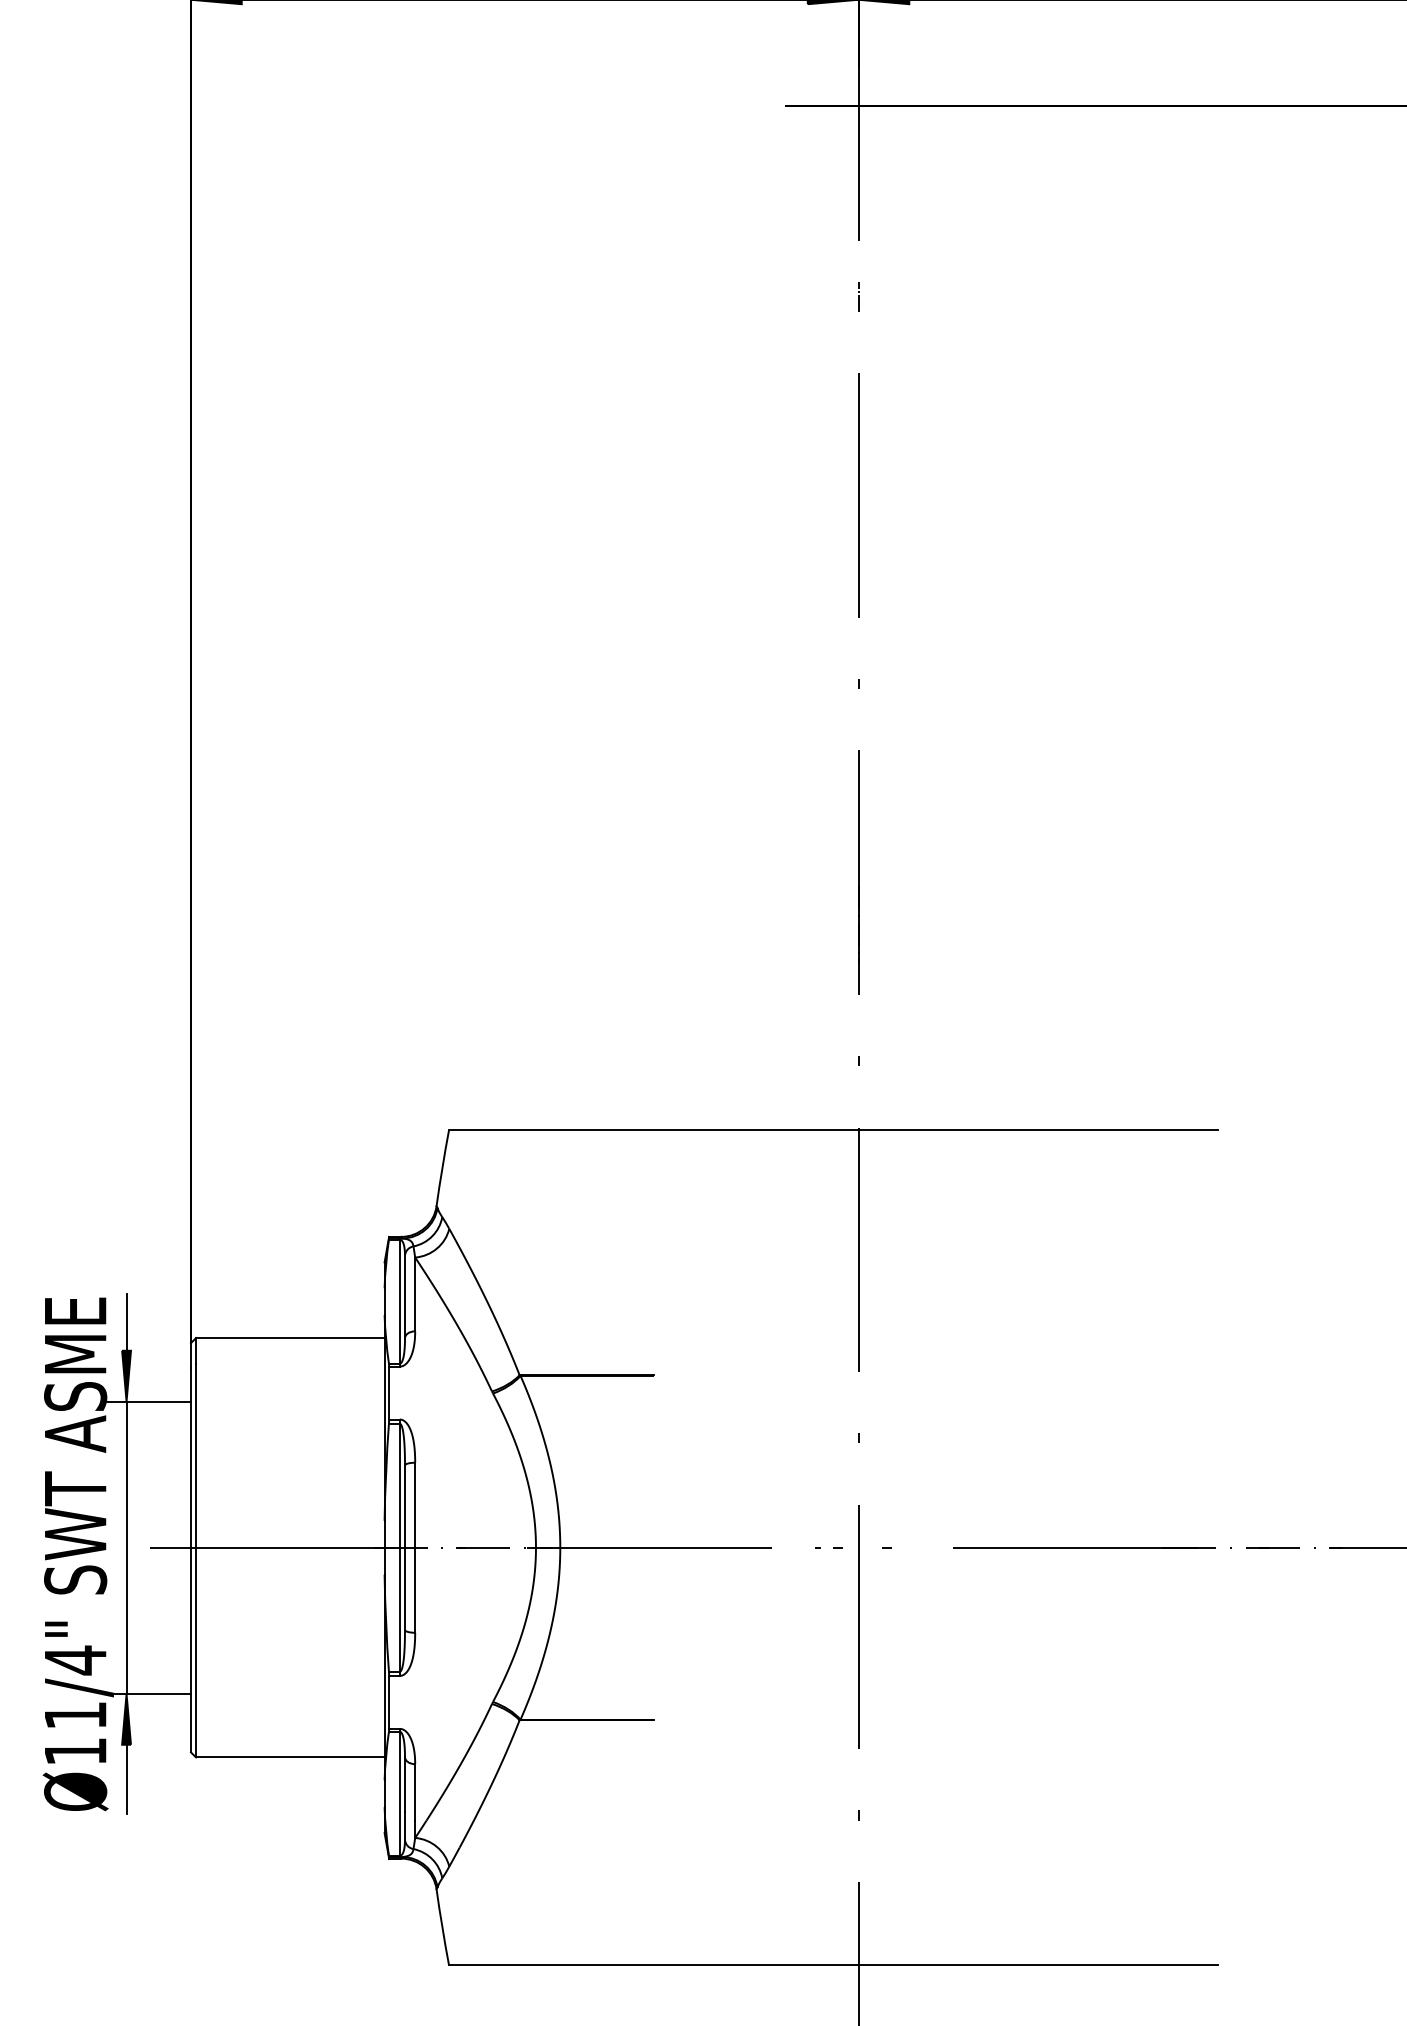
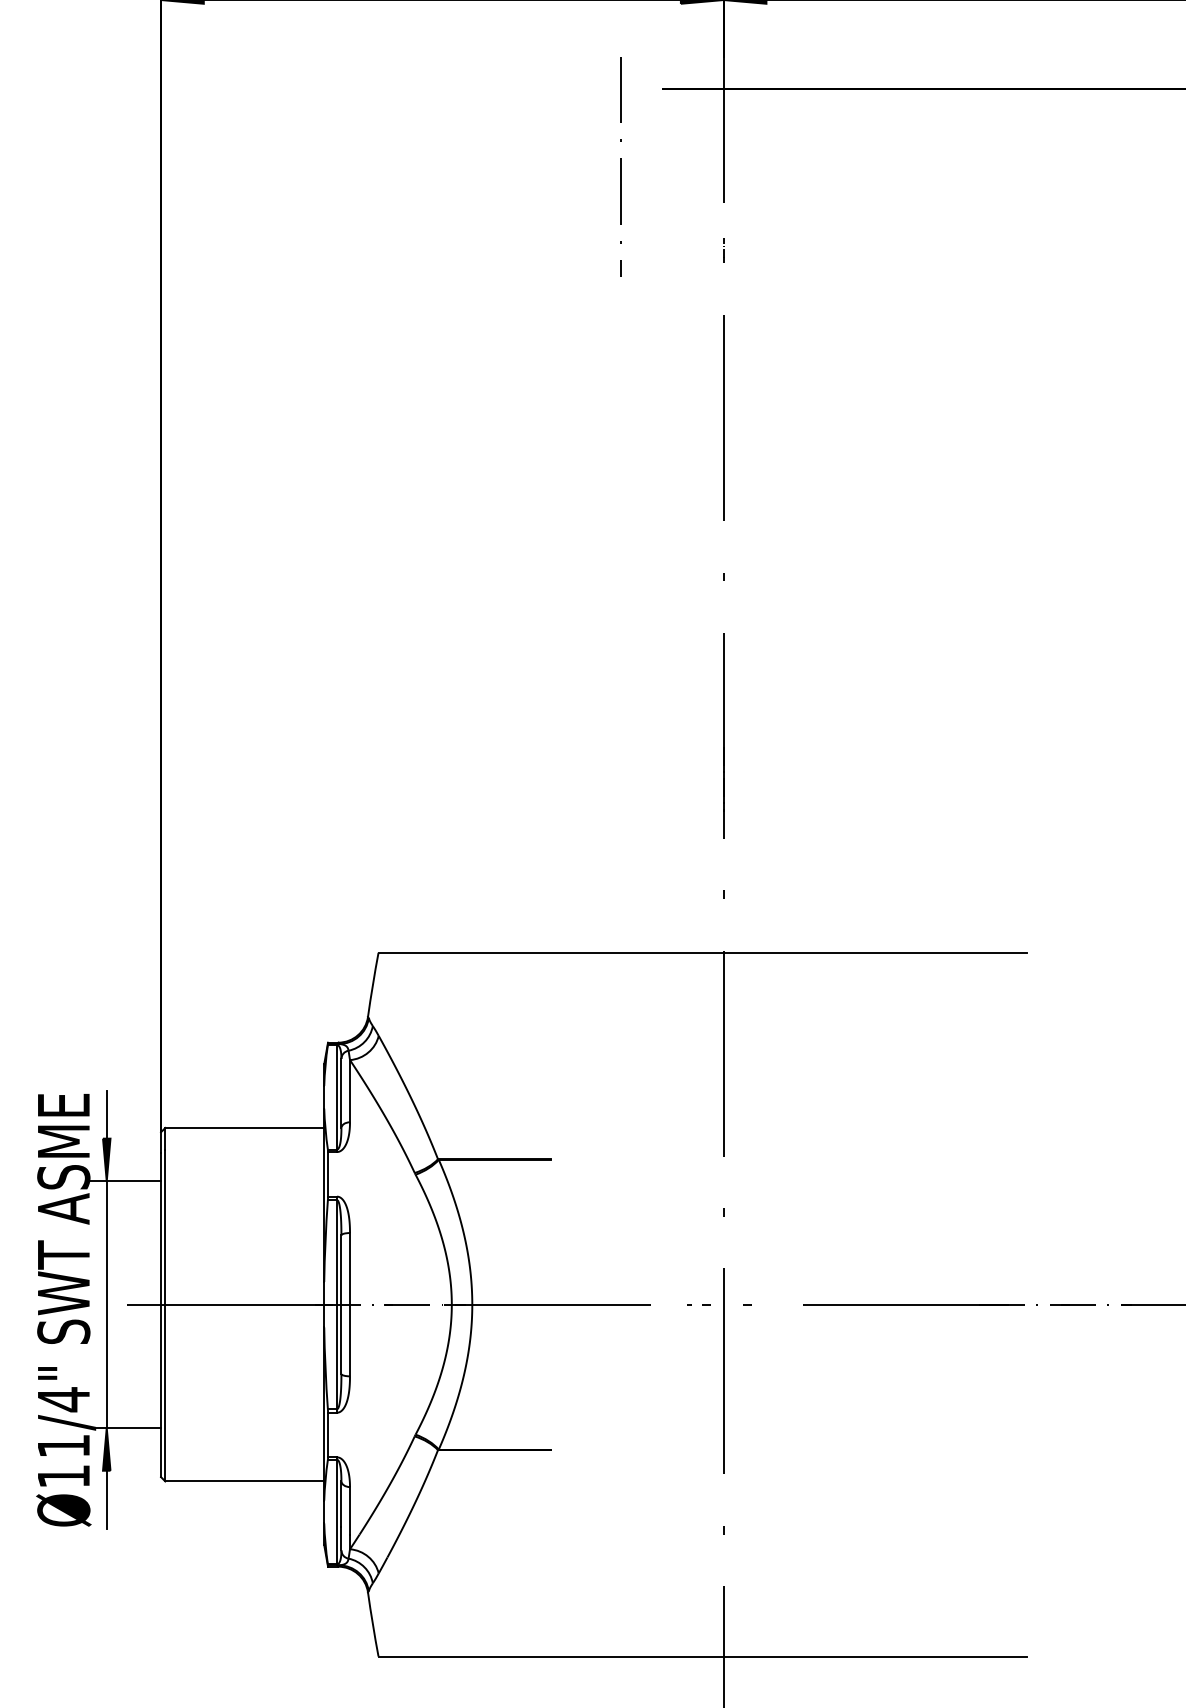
line: (735, 197) -> (619, 166), added

